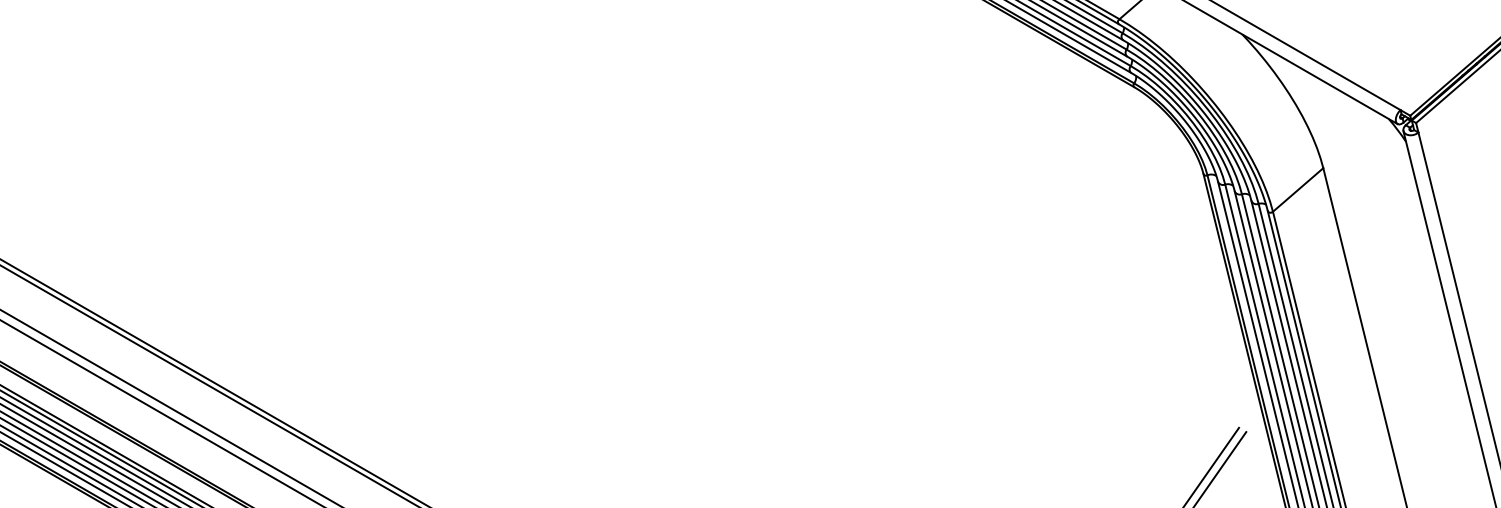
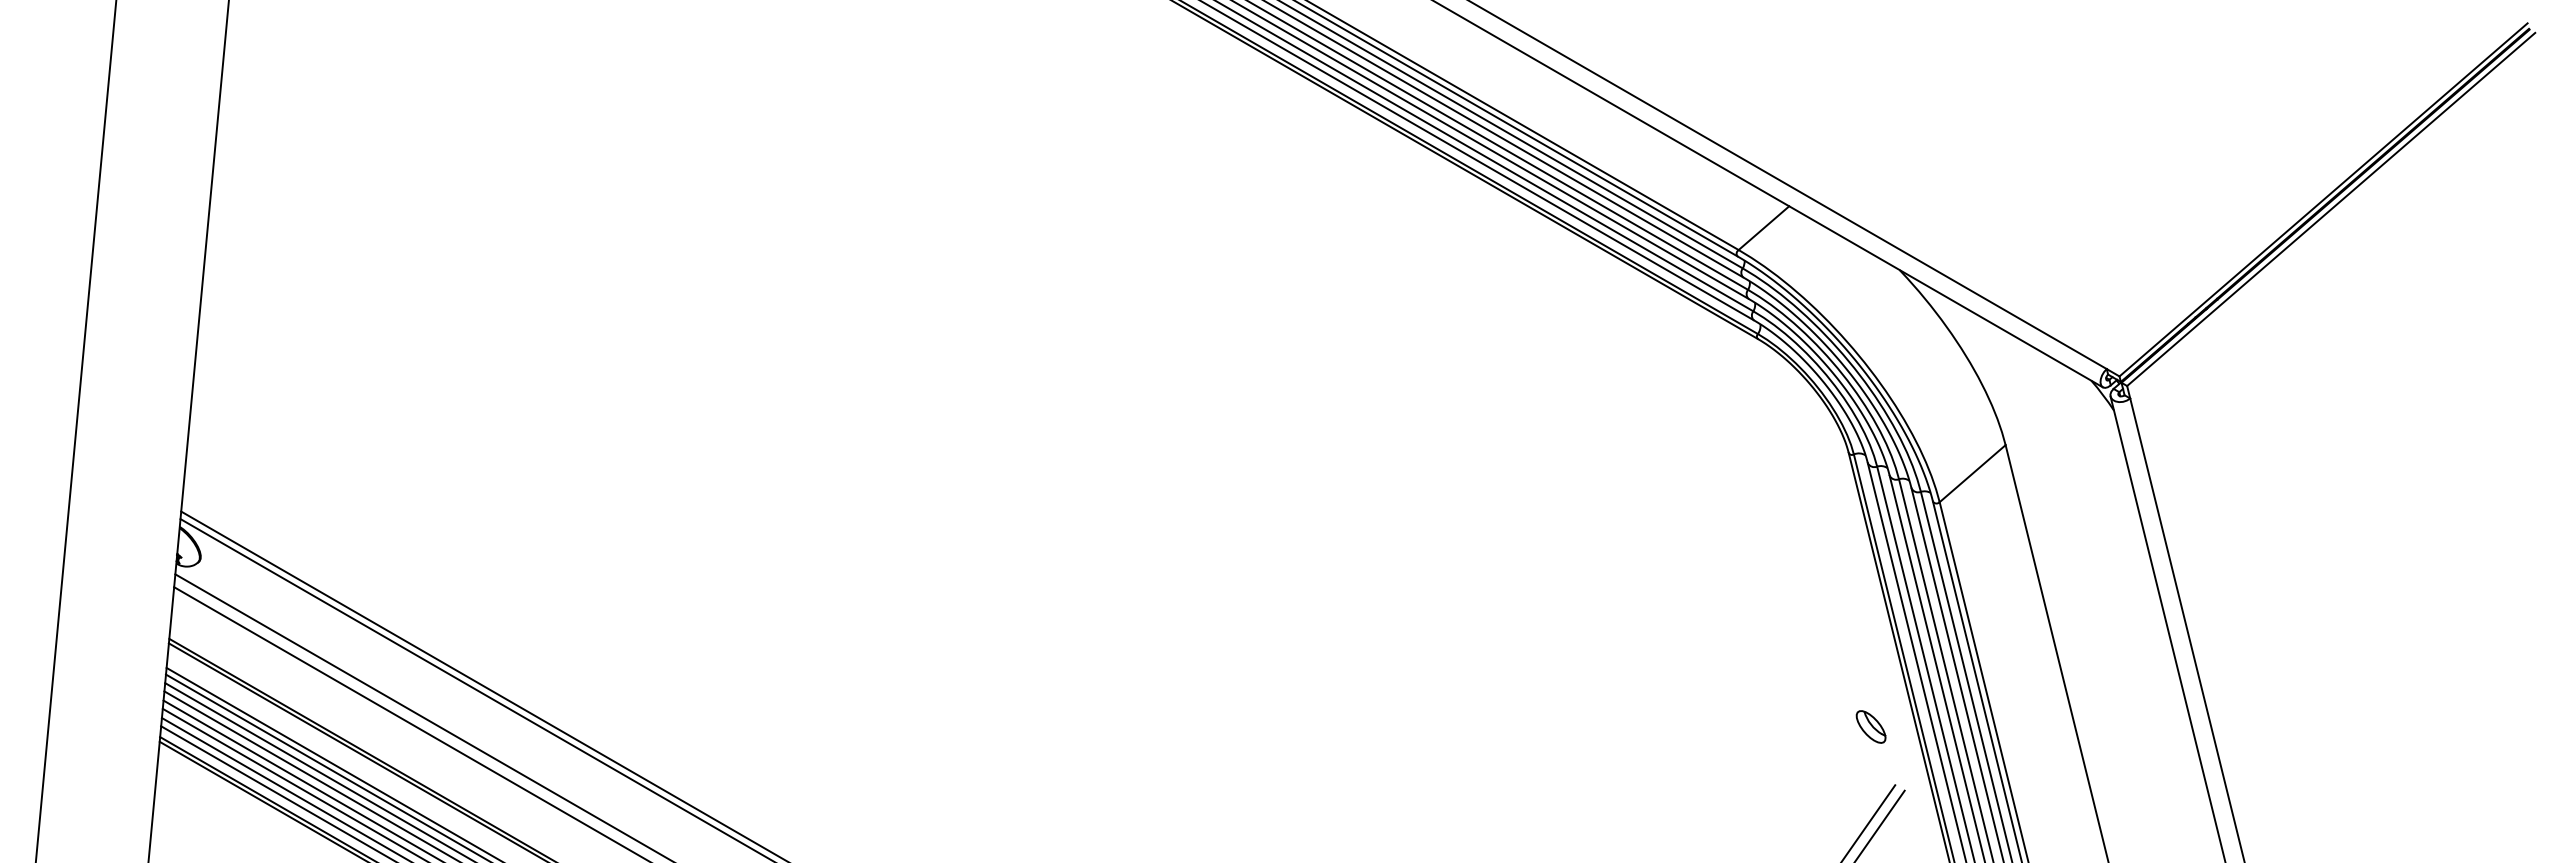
part: (1220, 383) -> (1870, 726), added

